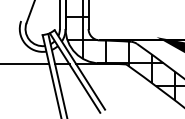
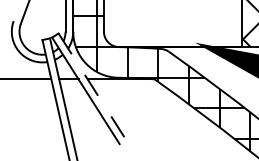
line: (80, 69) -> (92, 86), solid -> dashed

